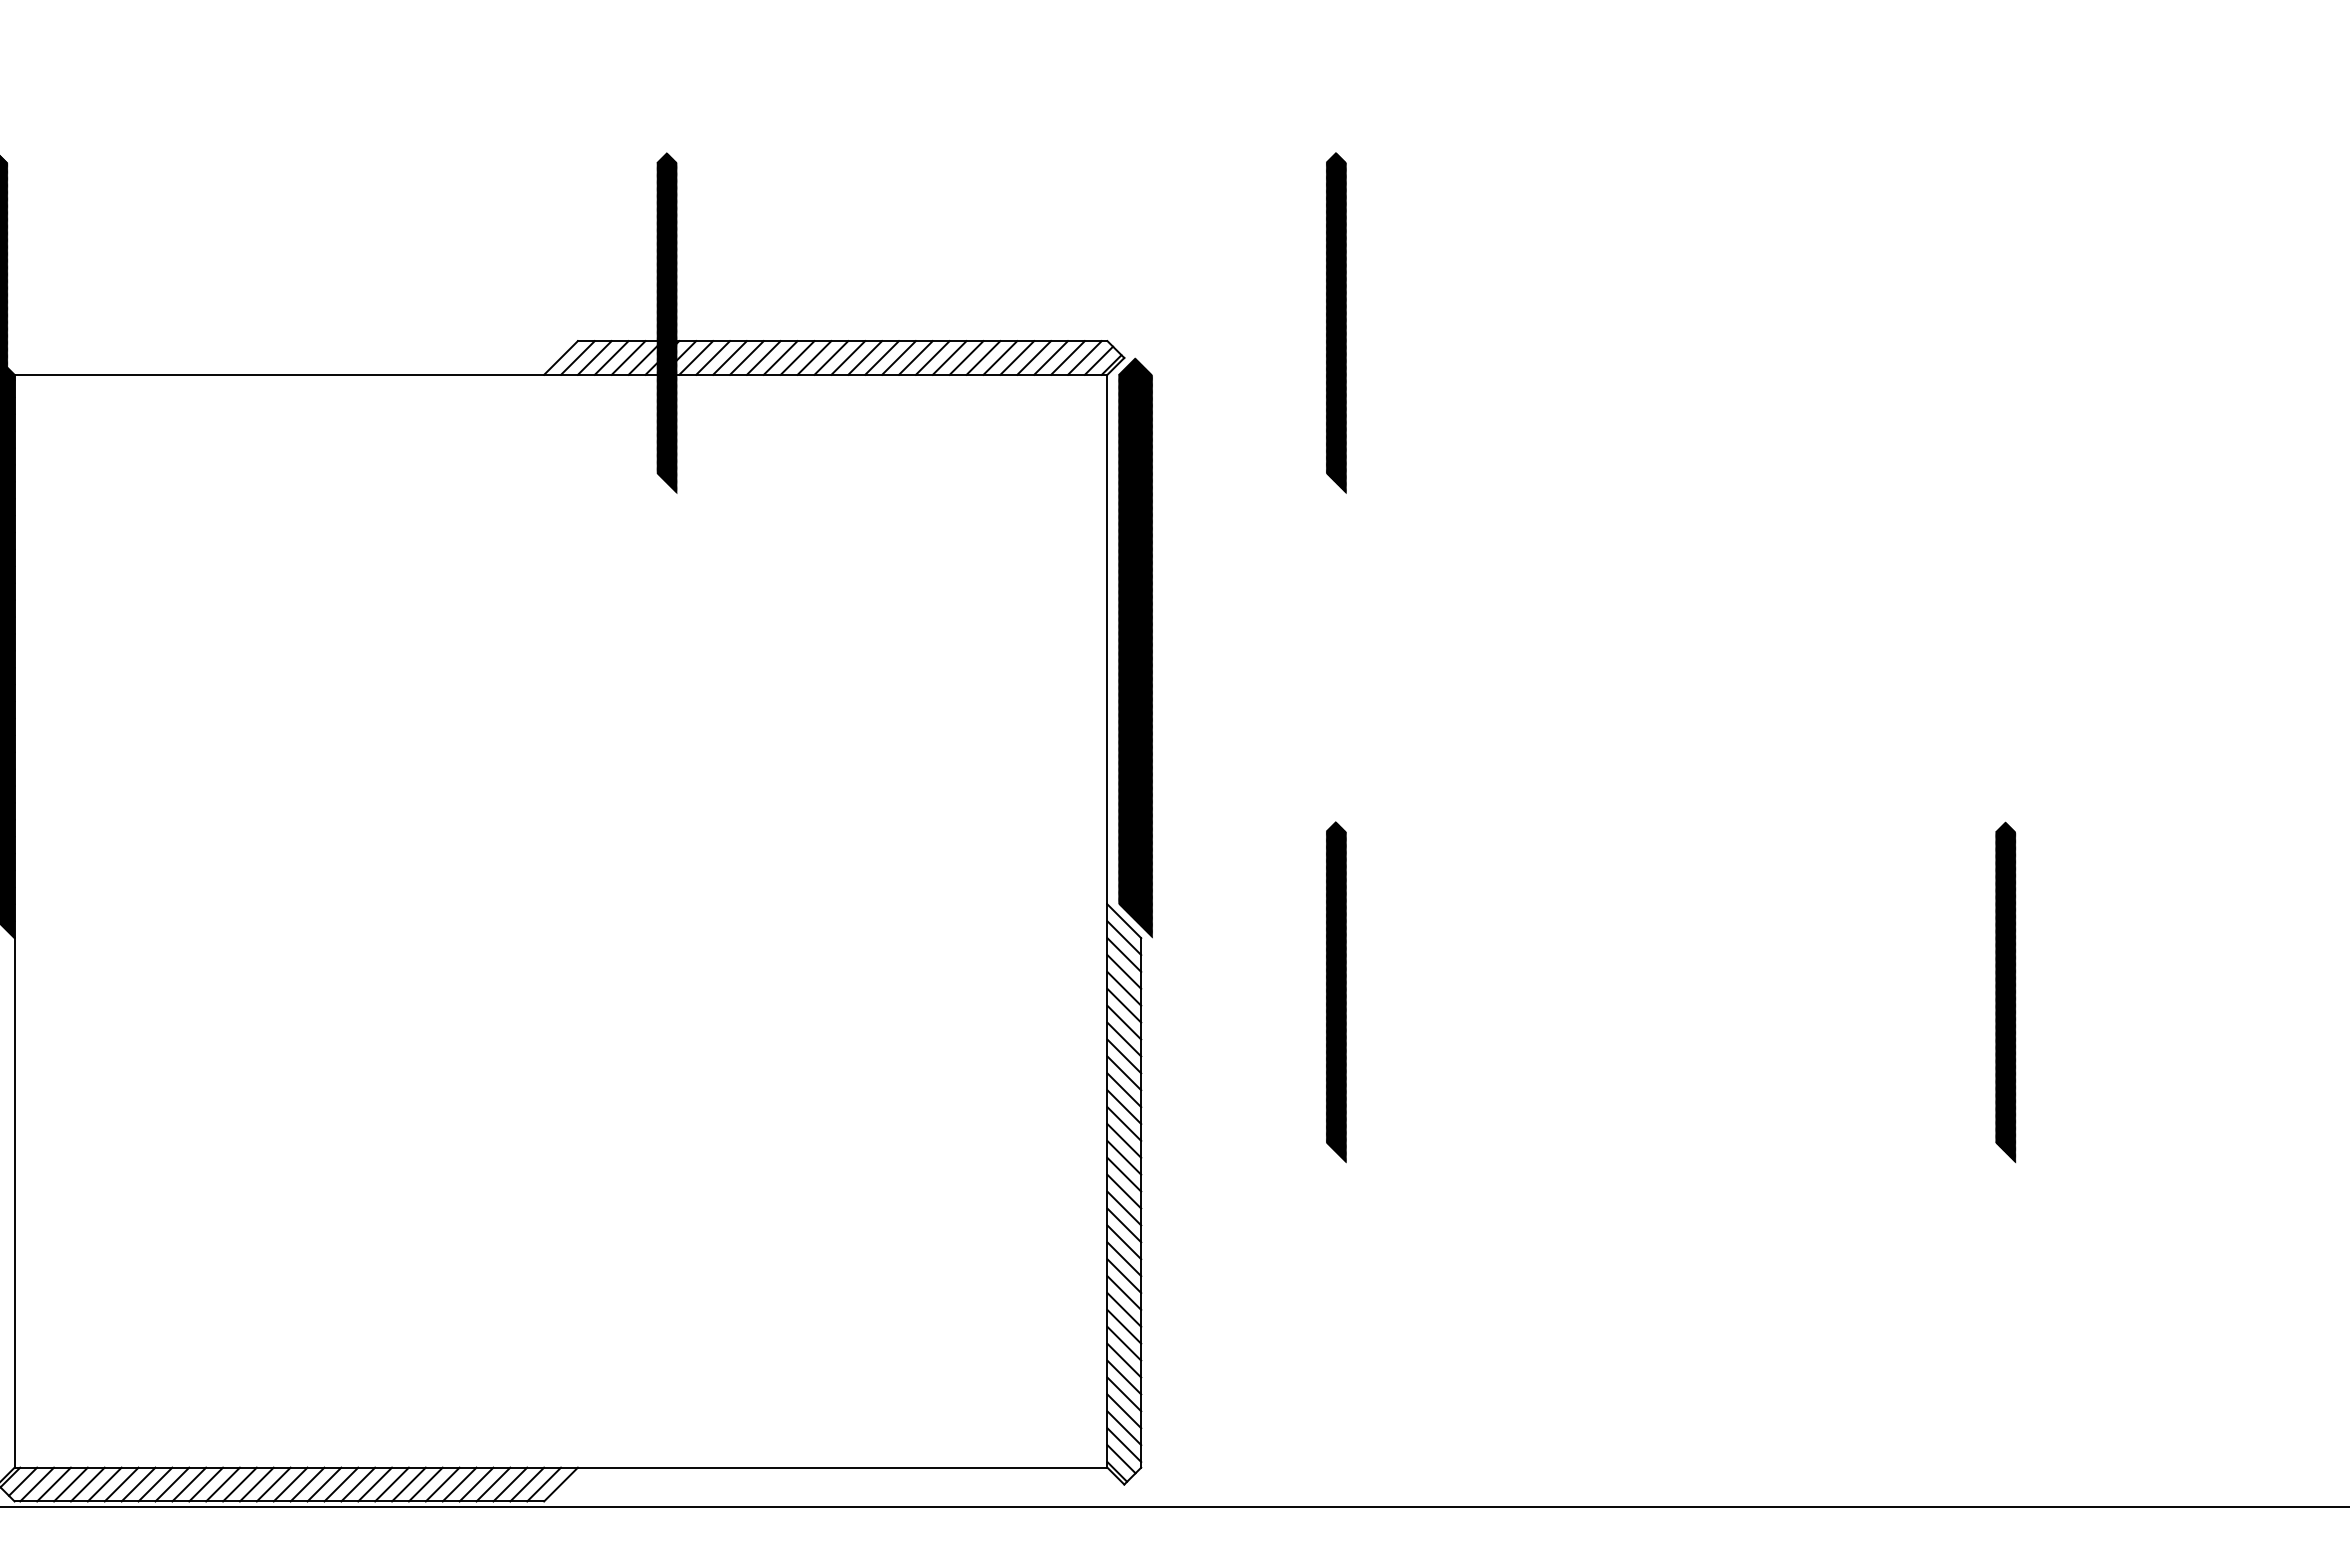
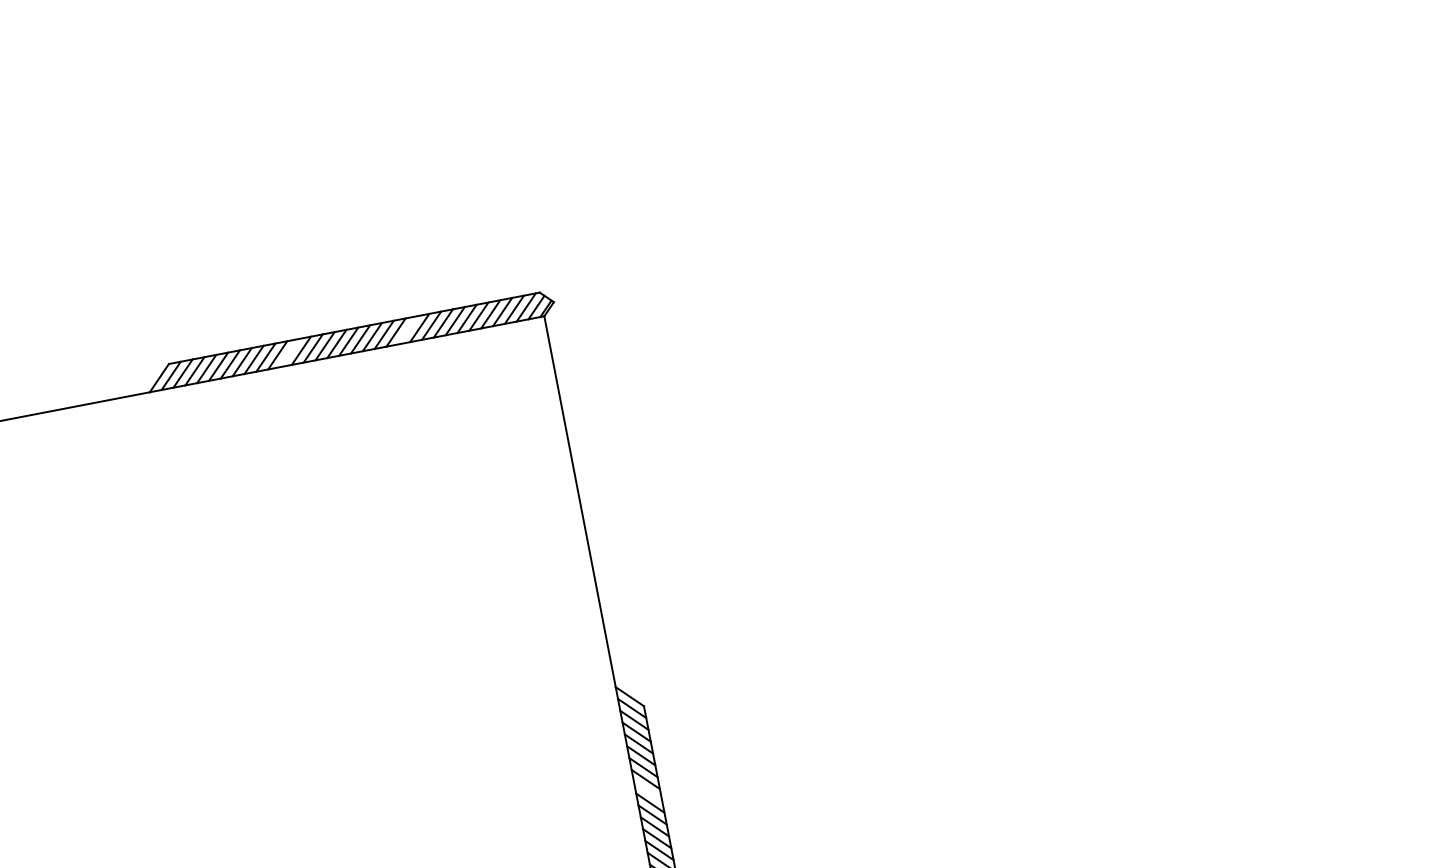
hatch: (667, 322) -> (229, 338), removed
part: (1336, 322) -> (697, 248), size x1.6
line: (746, 357) -> (289, 352), removed
line: (915, 357) -> (407, 330), removed
hatch: (1135, 647) -> (600, 503), removed
part: (2005, 991) -> (1256, 627), removed
part: (1336, 992) -> (788, 717), size x0.6
line: (1124, 1056) -> (648, 791), removed

